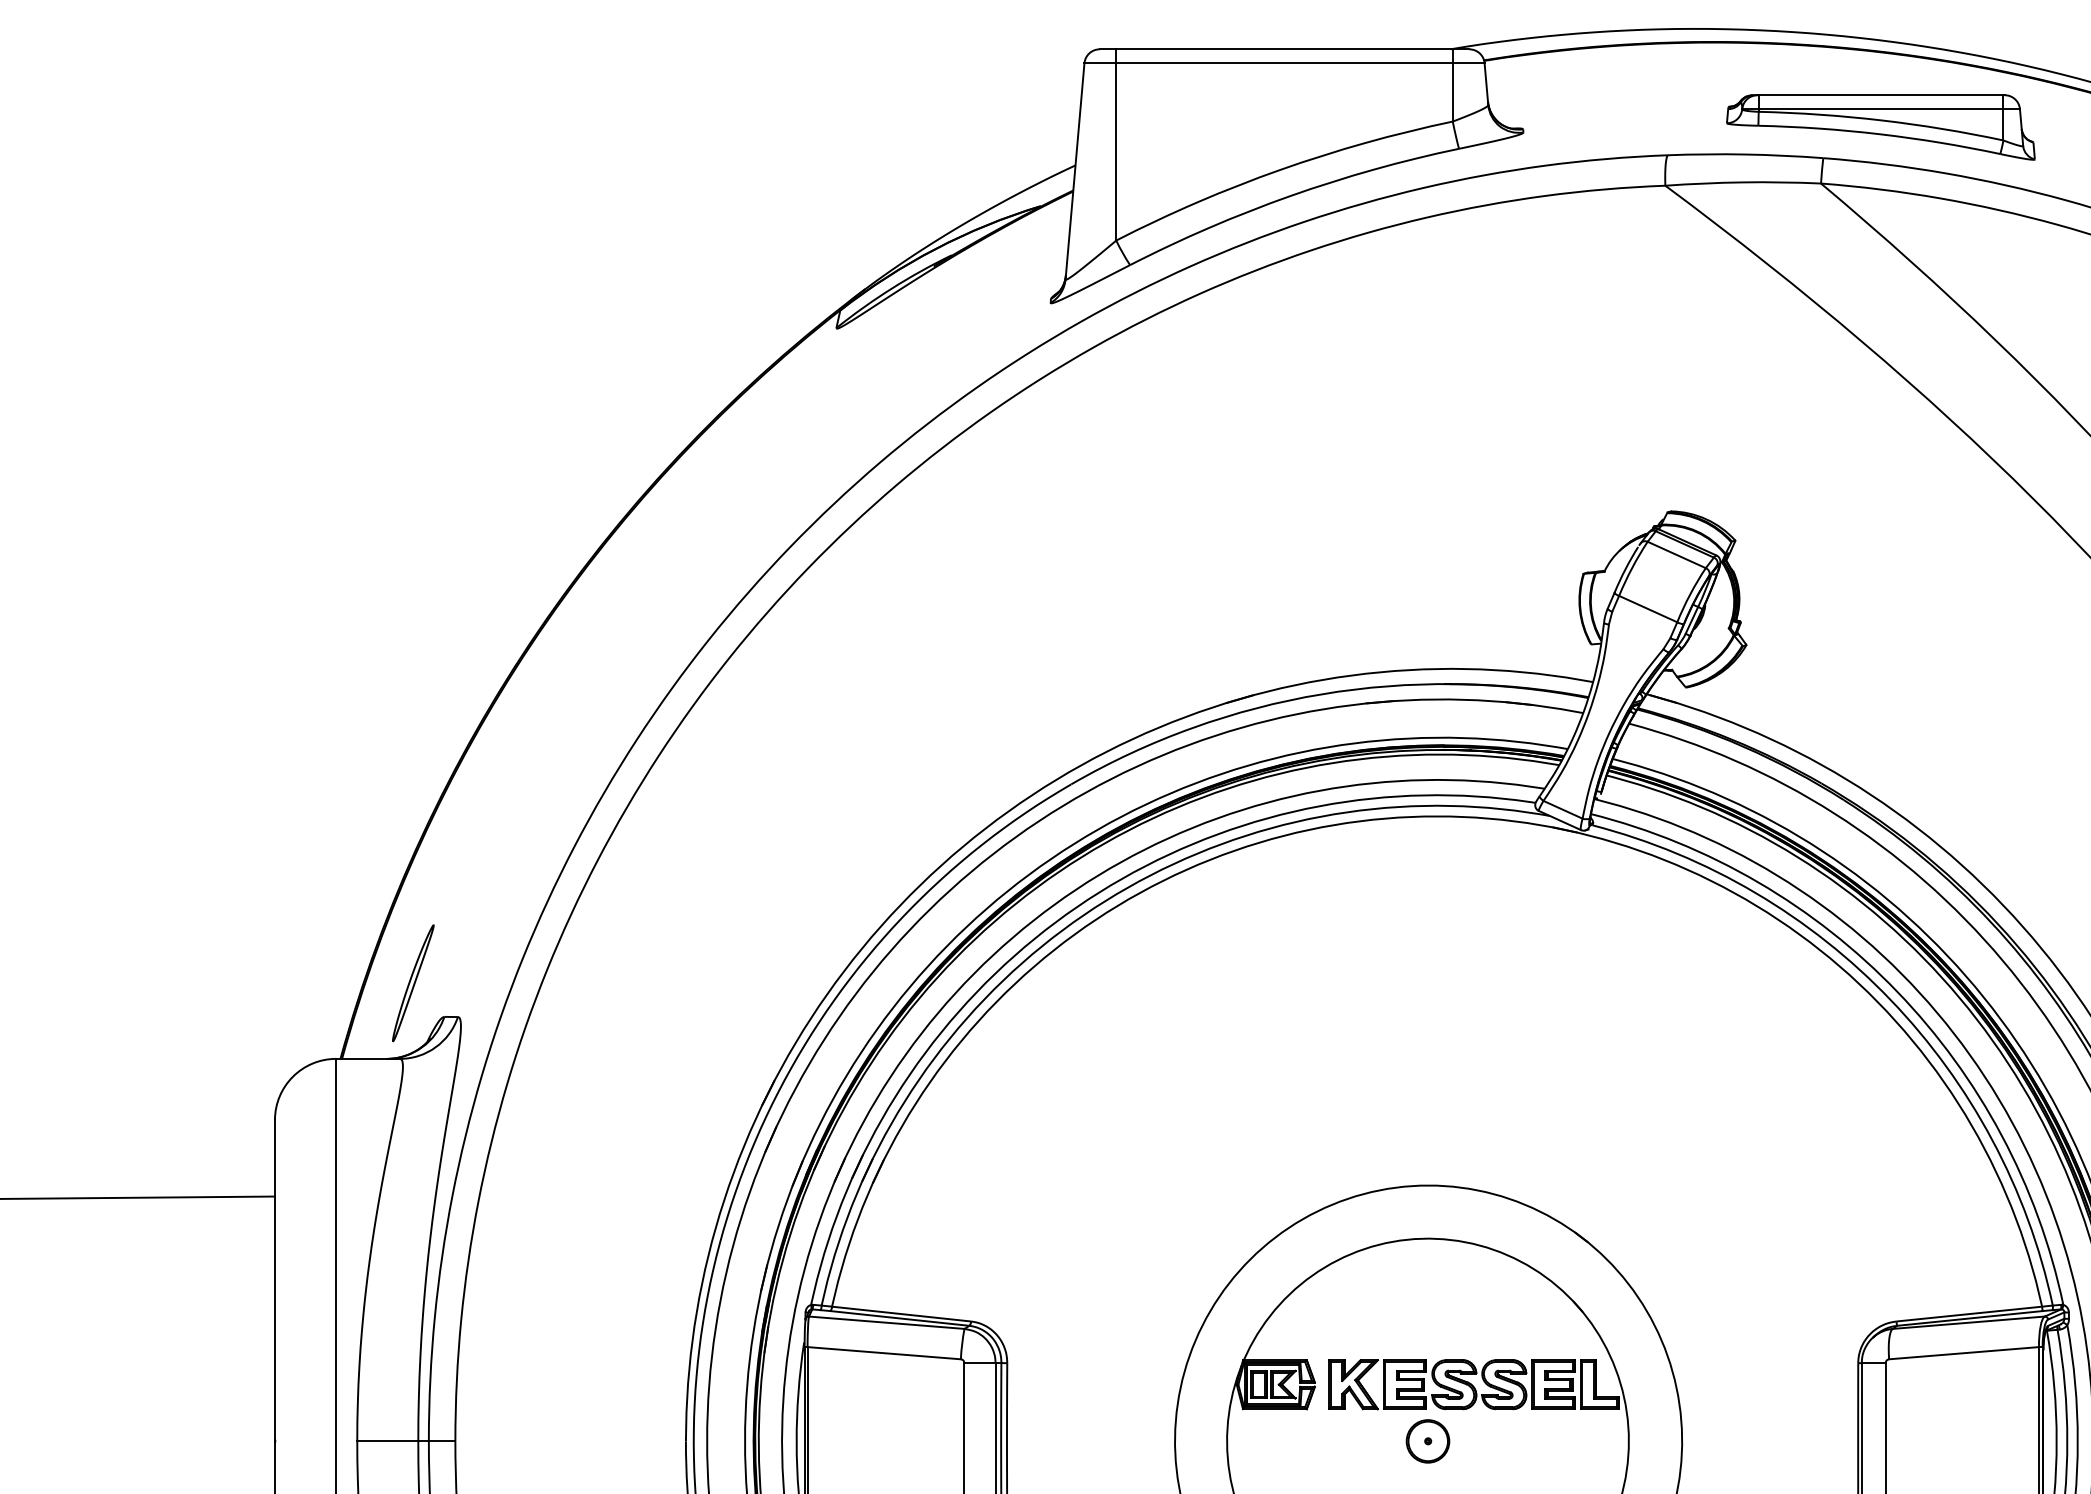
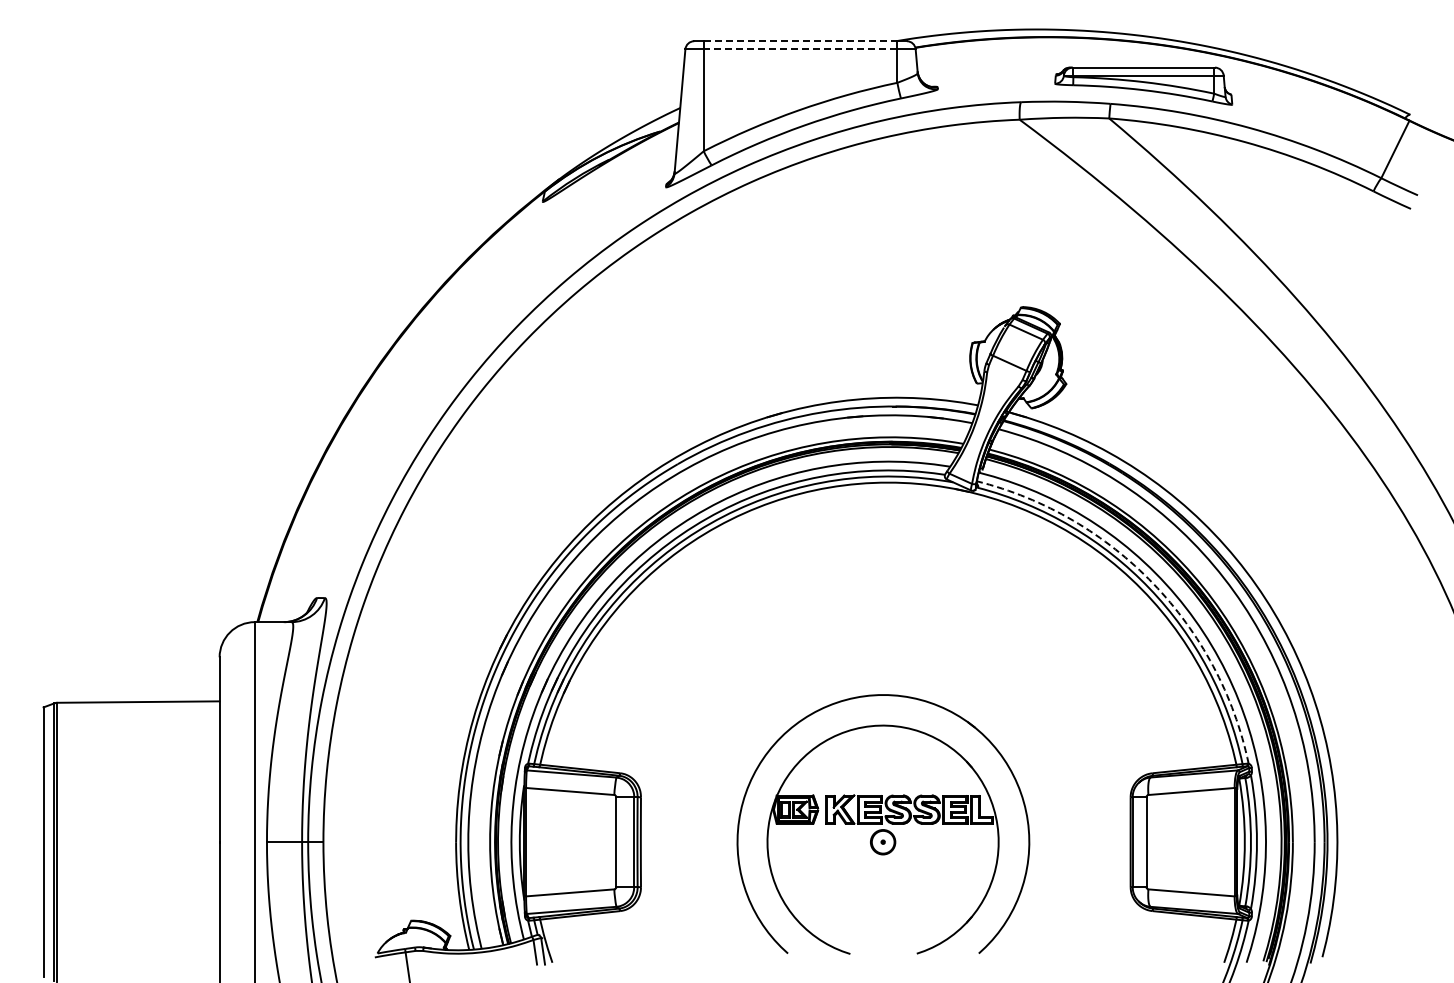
line: (1284, 49) -> (800, 41), solid -> dashed
line: (1284, 63) -> (800, 49), solid -> dashed
part: (412, 983) -> (298, 578), removed
arc: (1897, 991) -> (1153, 583), solid -> dashed

